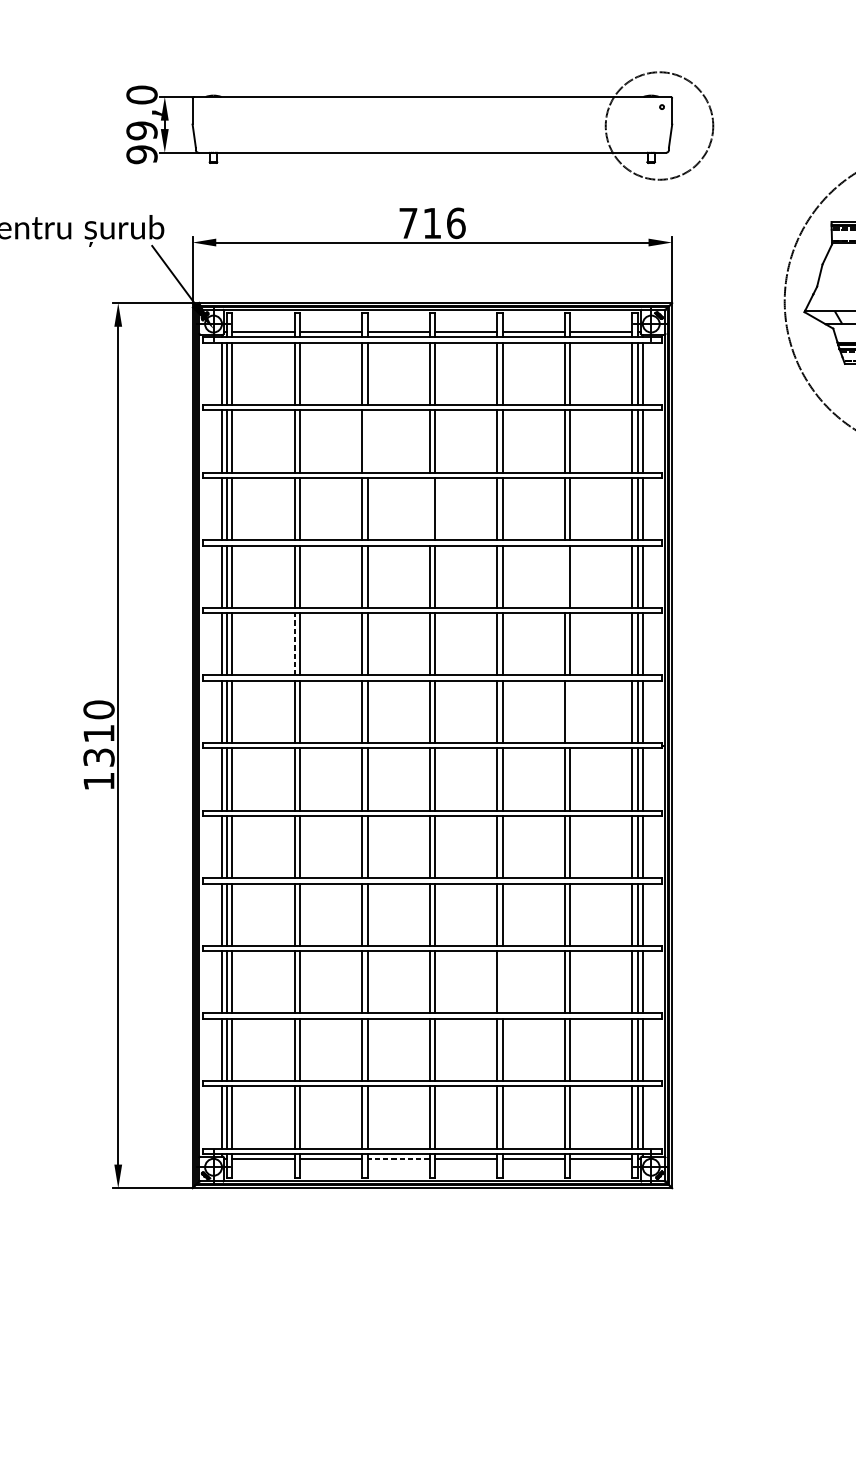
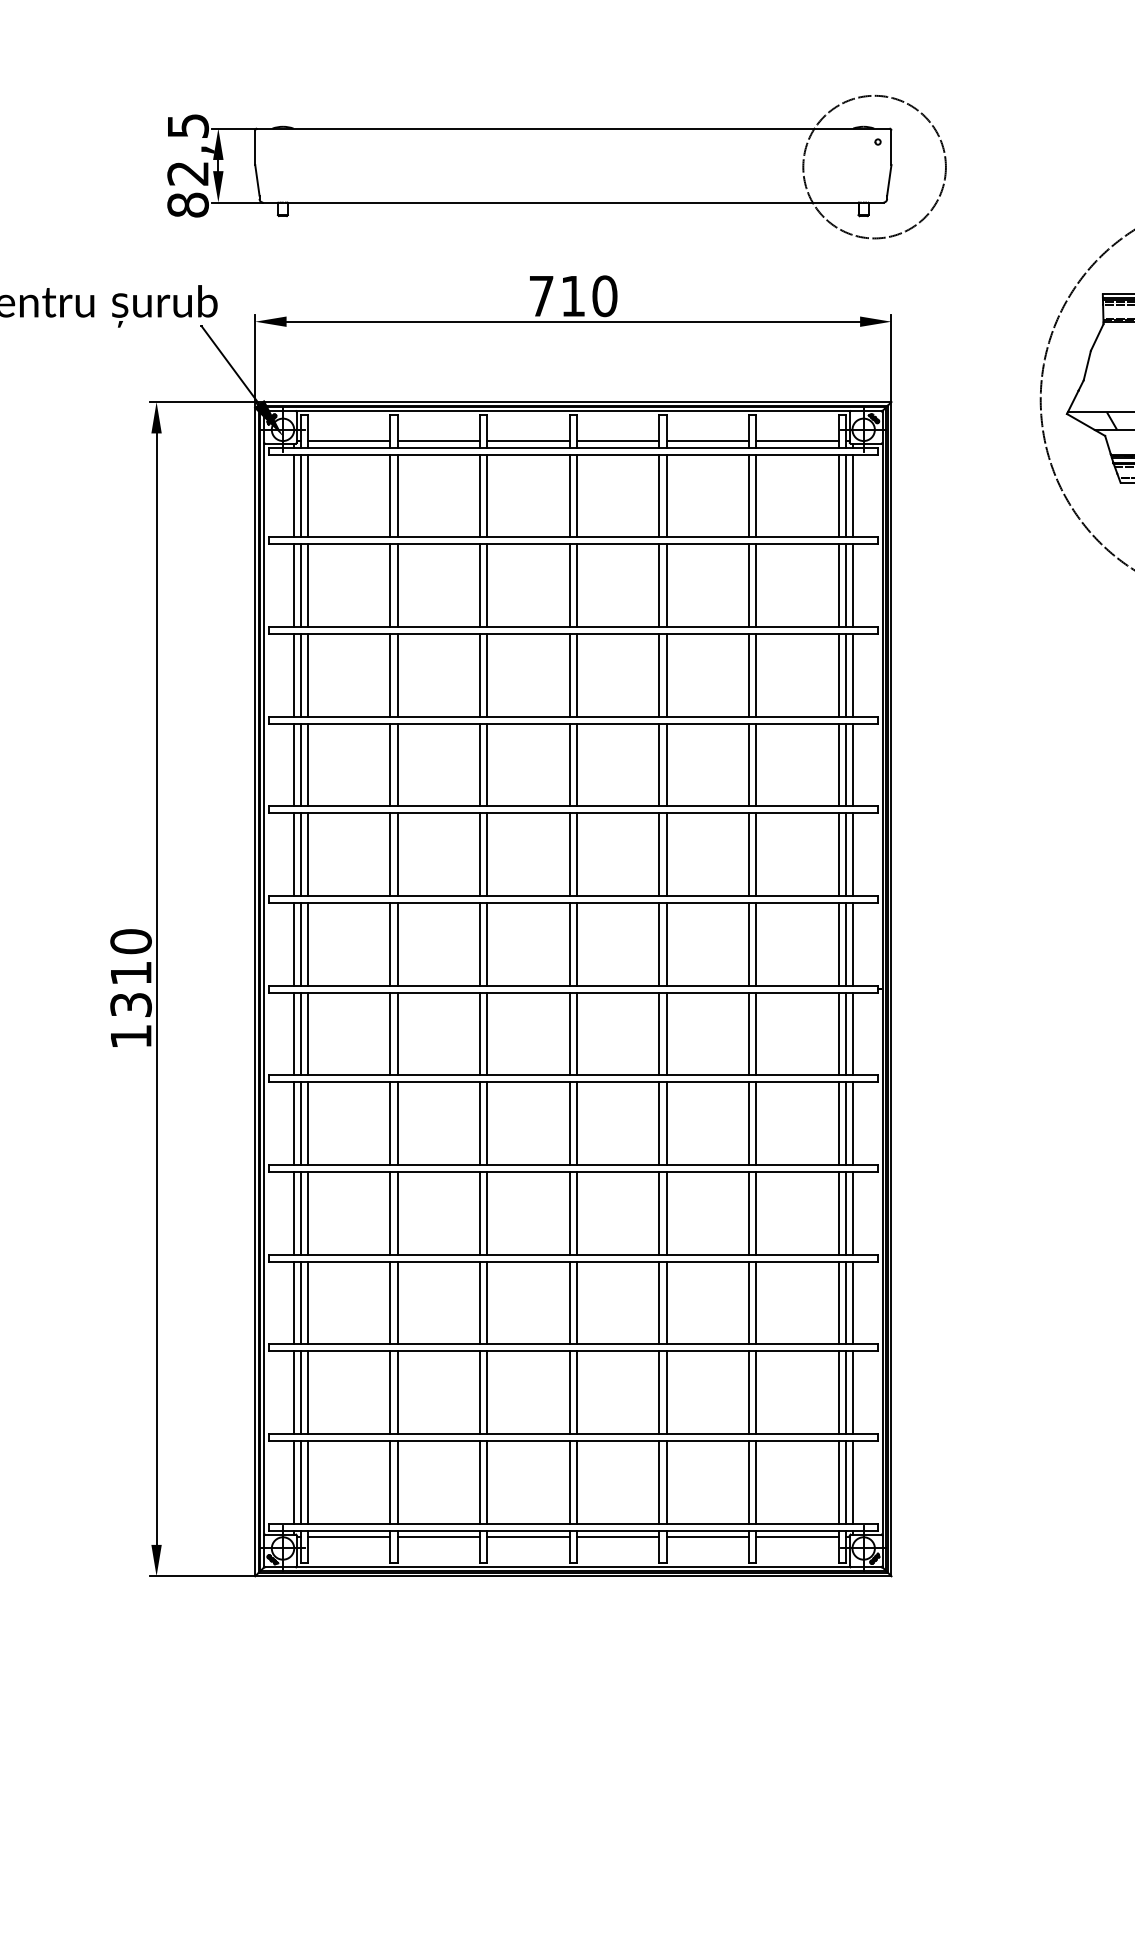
text: (141, 124) -> (187, 165), 99,0 -> 82,5
text: (455, 222) -> (604, 295), 716 -> 710
line: (367, 441) -> (487, 585), added
line: (429, 509) -> (569, 675), added
line: (565, 576) -> (749, 764), added
line: (294, 644) -> (390, 854), dashed -> solid
line: (570, 712) -> (756, 944), added
line: (502, 981) -> (666, 1302), added
line: (398, 1159) -> (528, 1537), dashed -> solid

